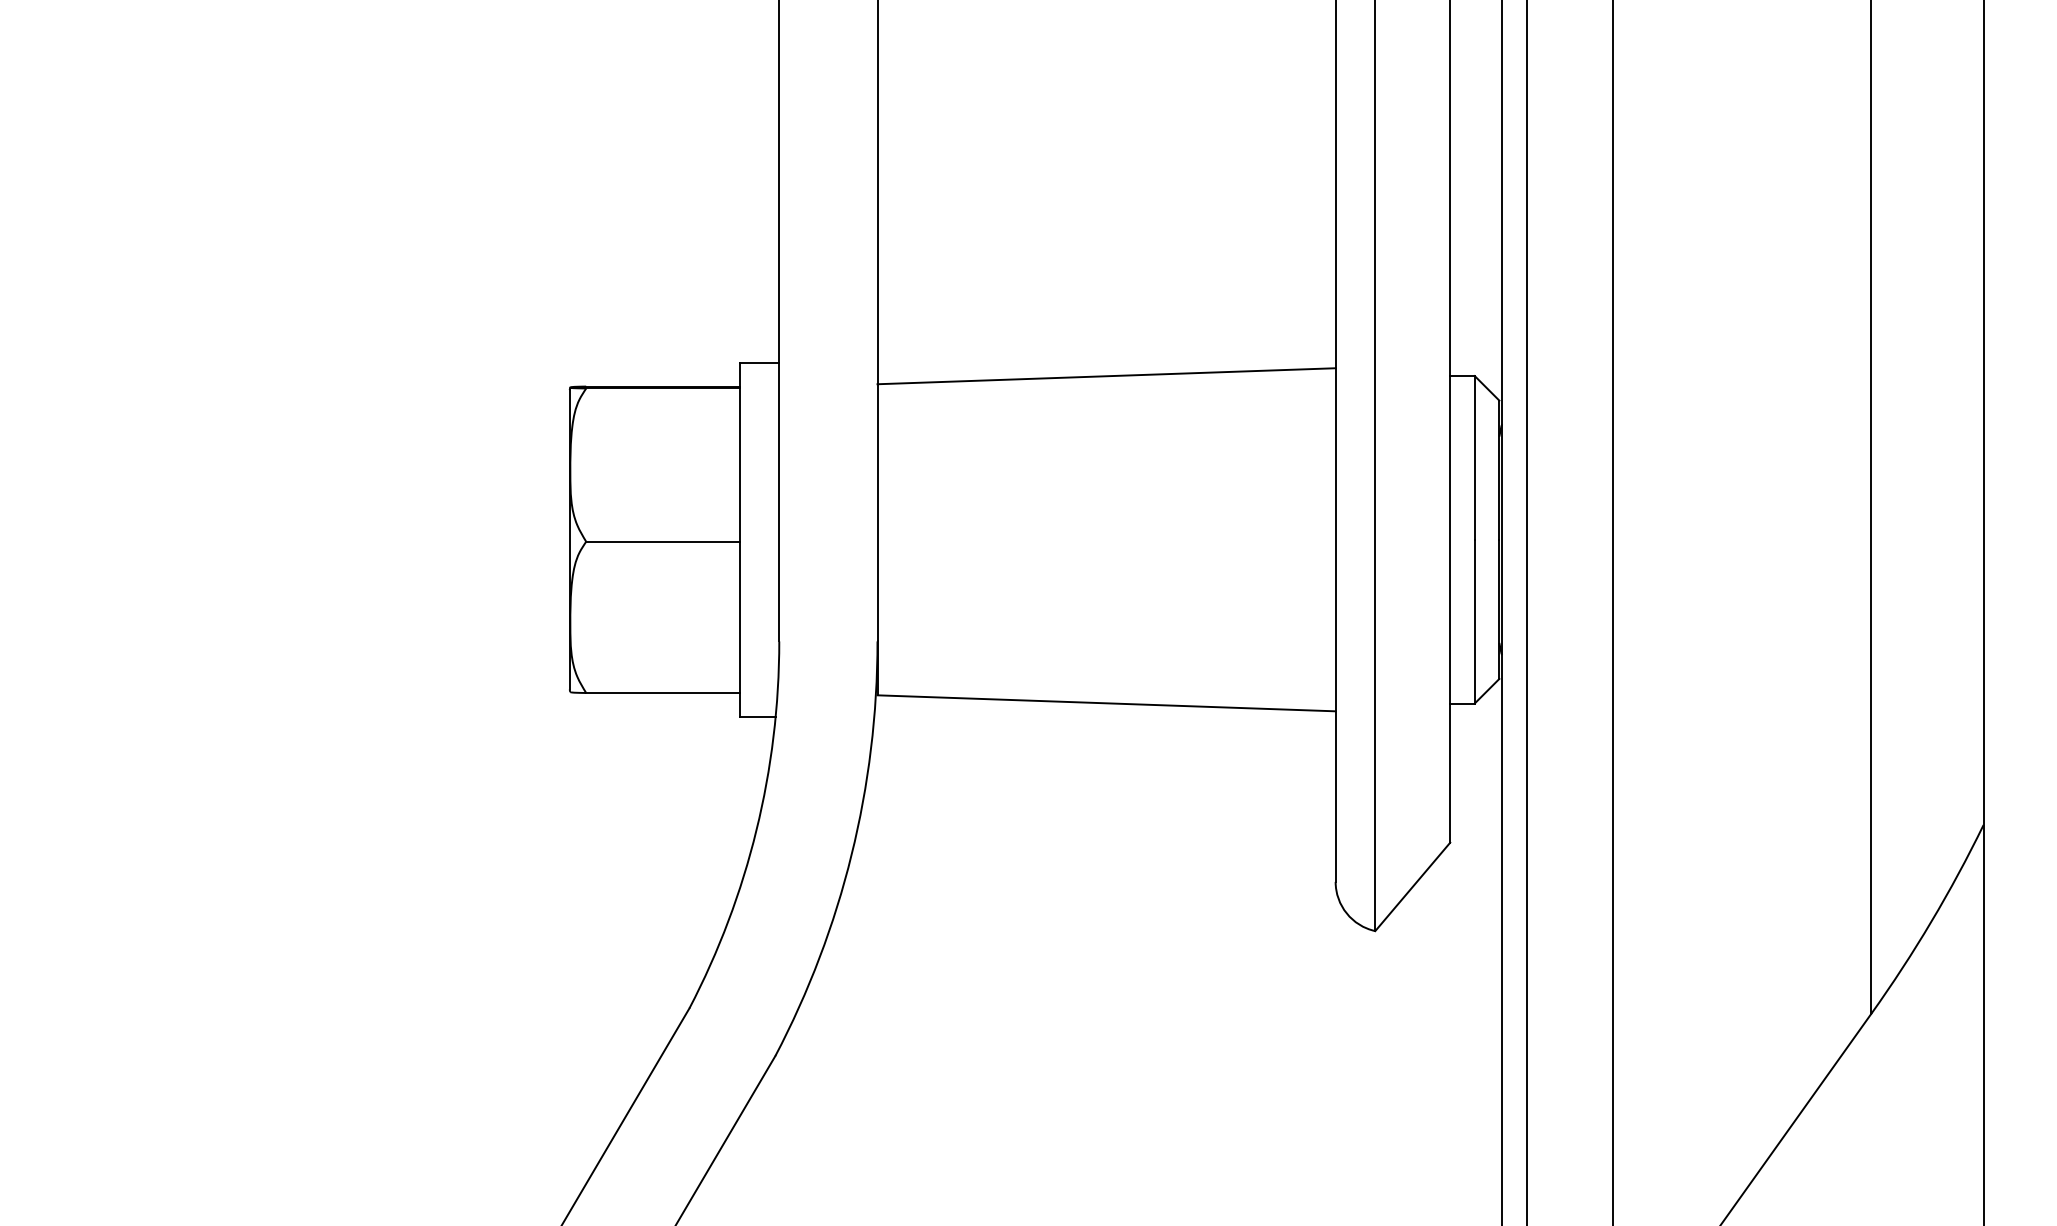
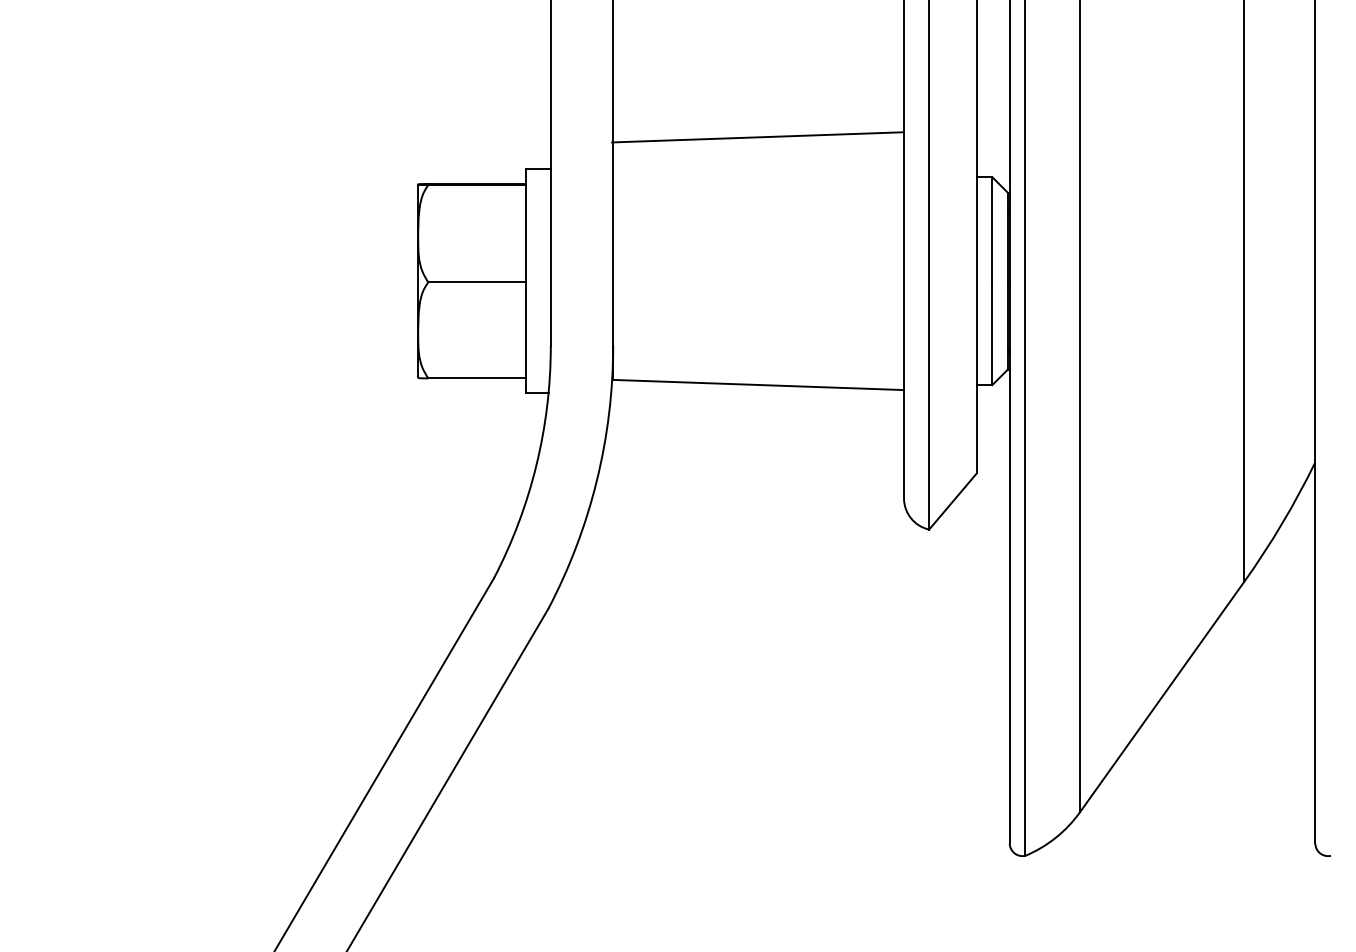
line: (1106, 376) -> (757, 137), moved

